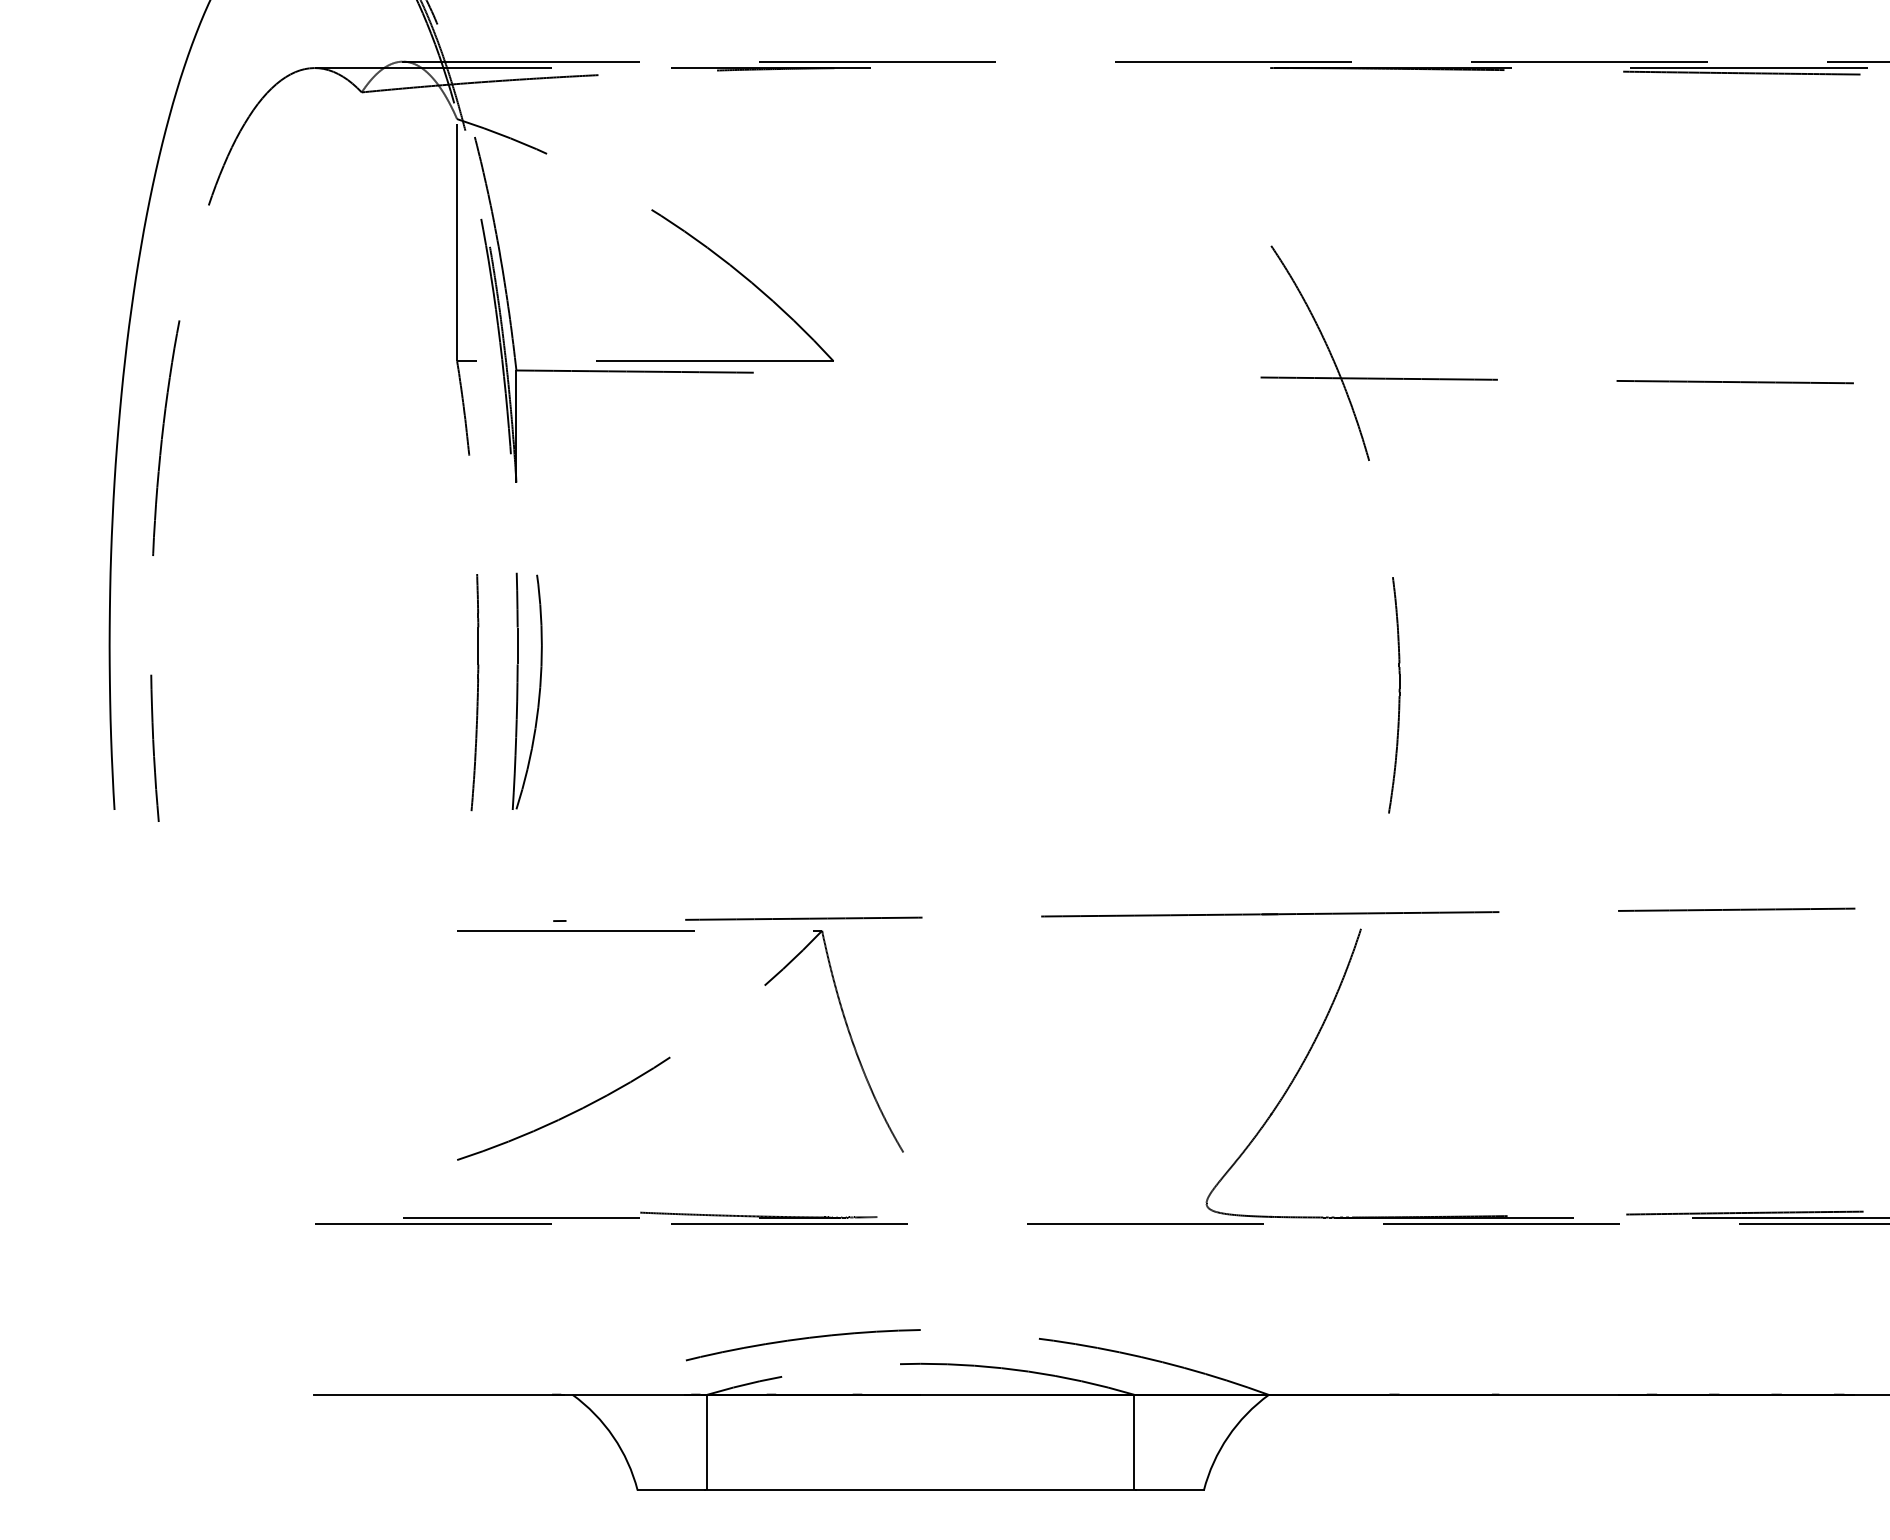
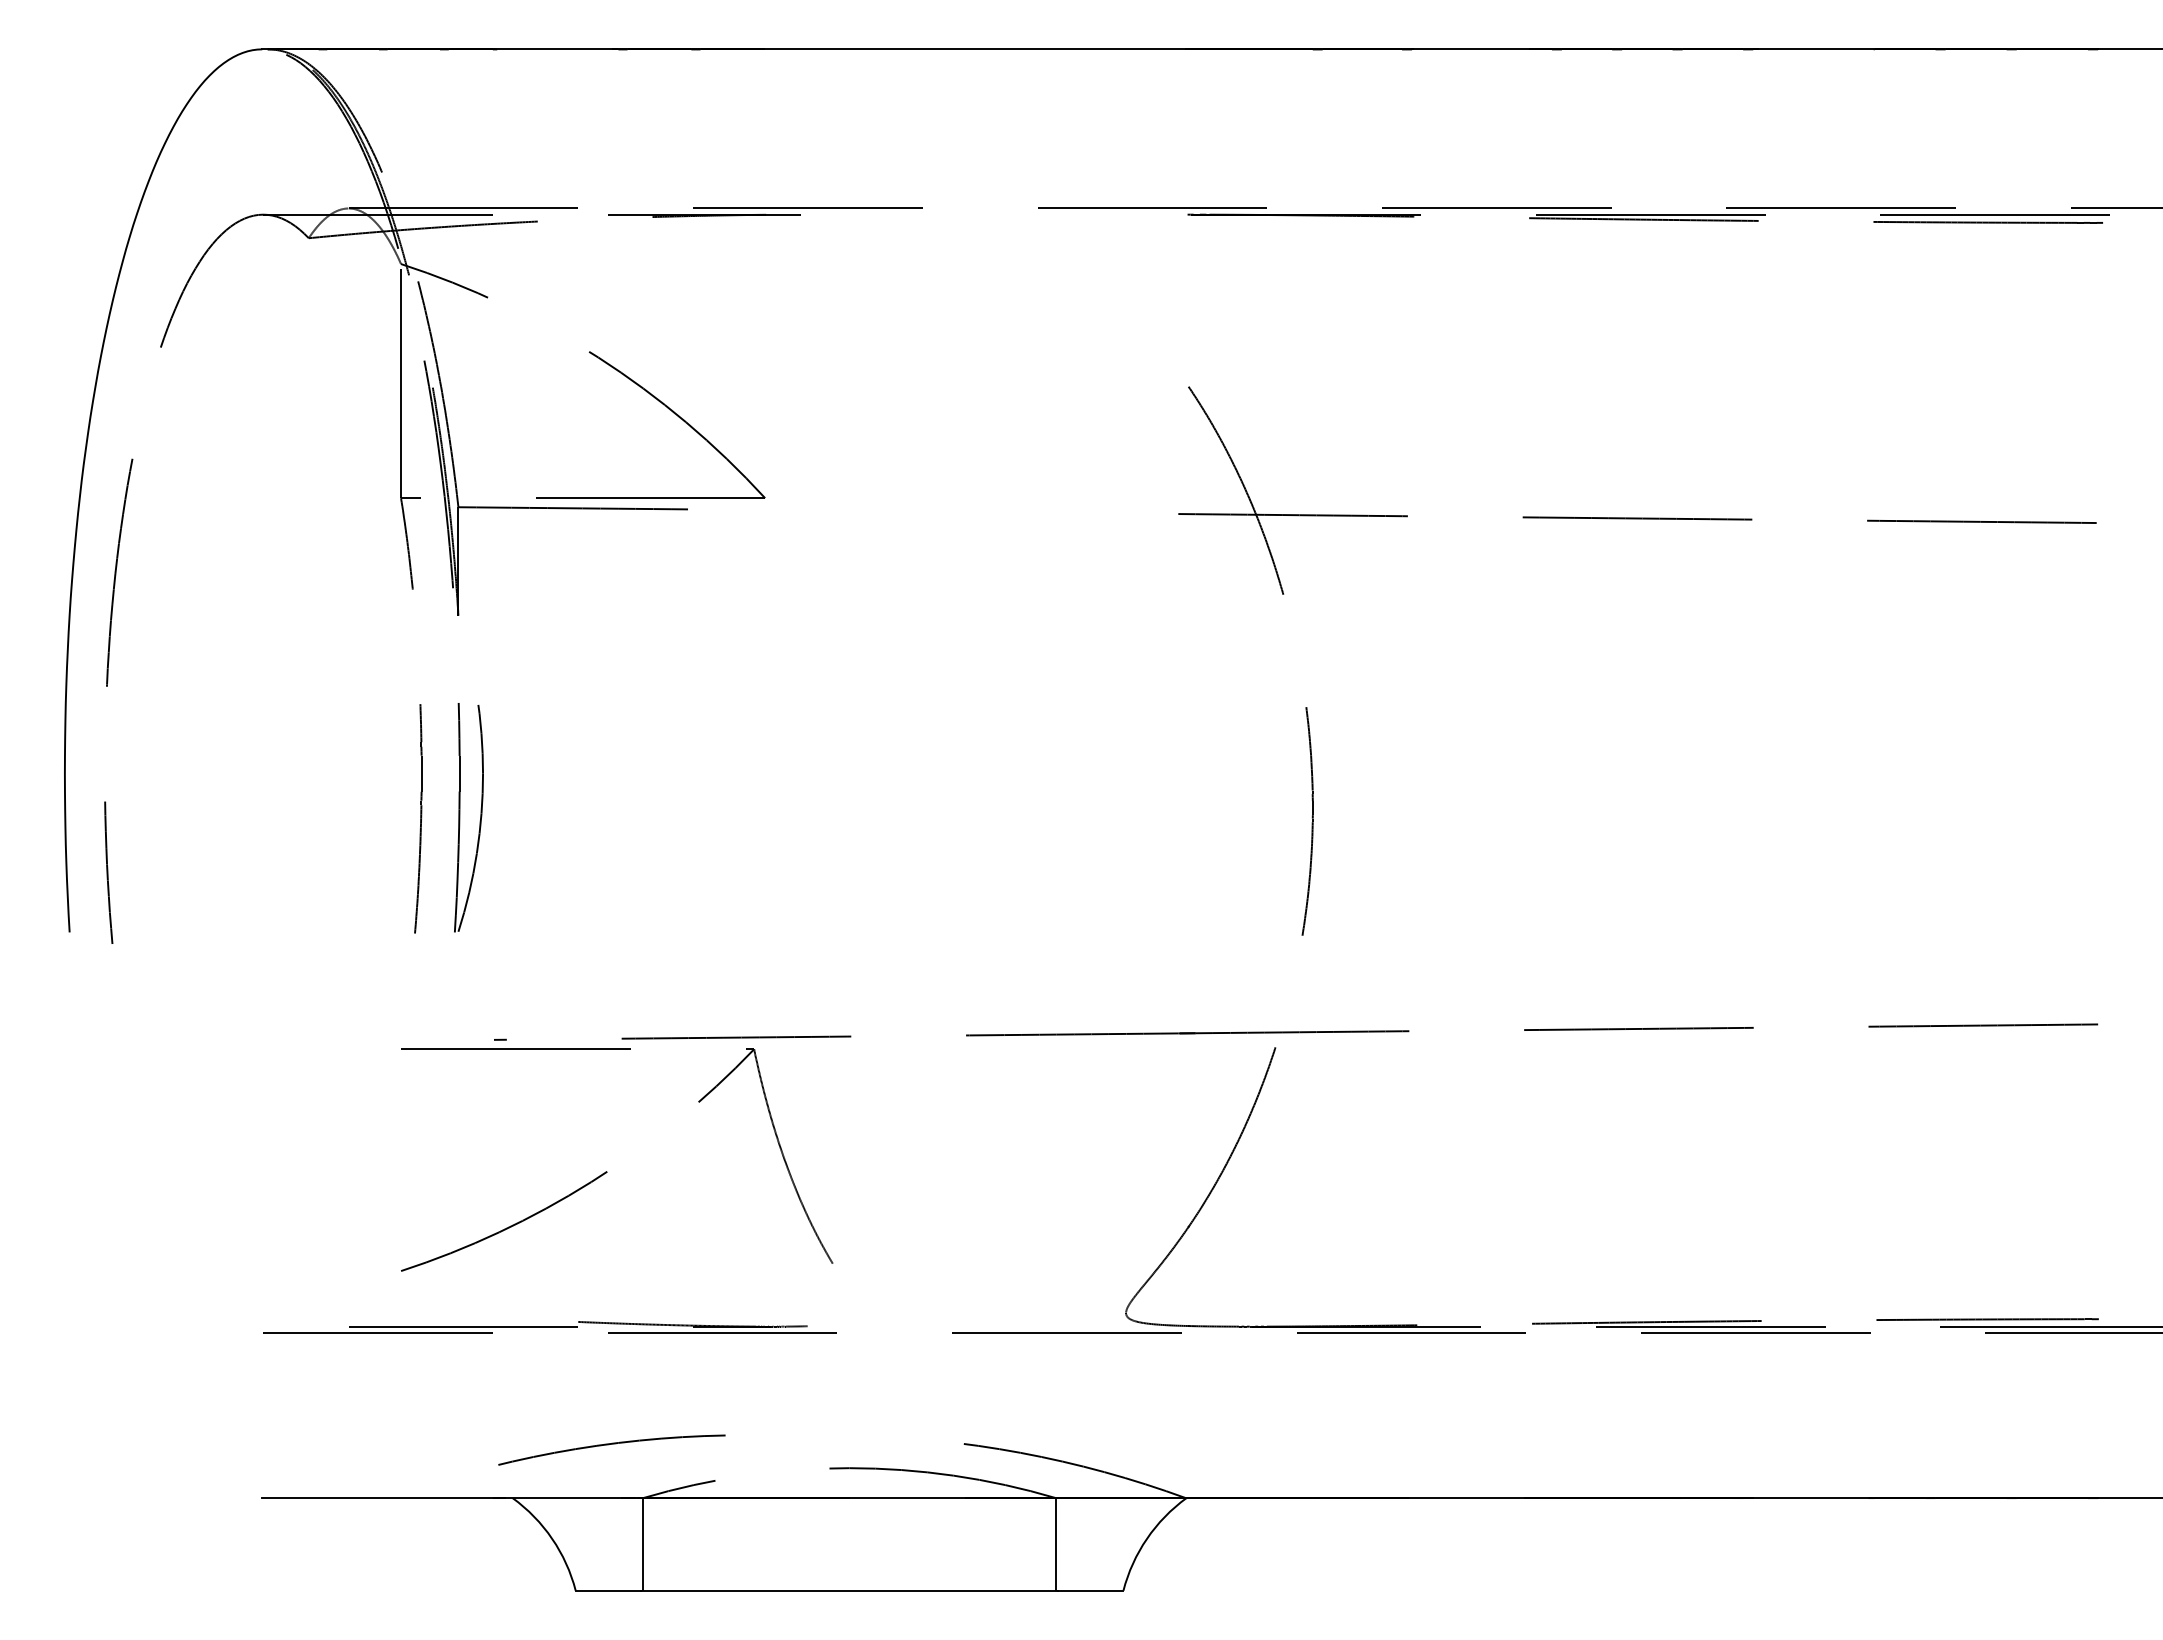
arc: (802, 1339) -> (611, 1444), moved

